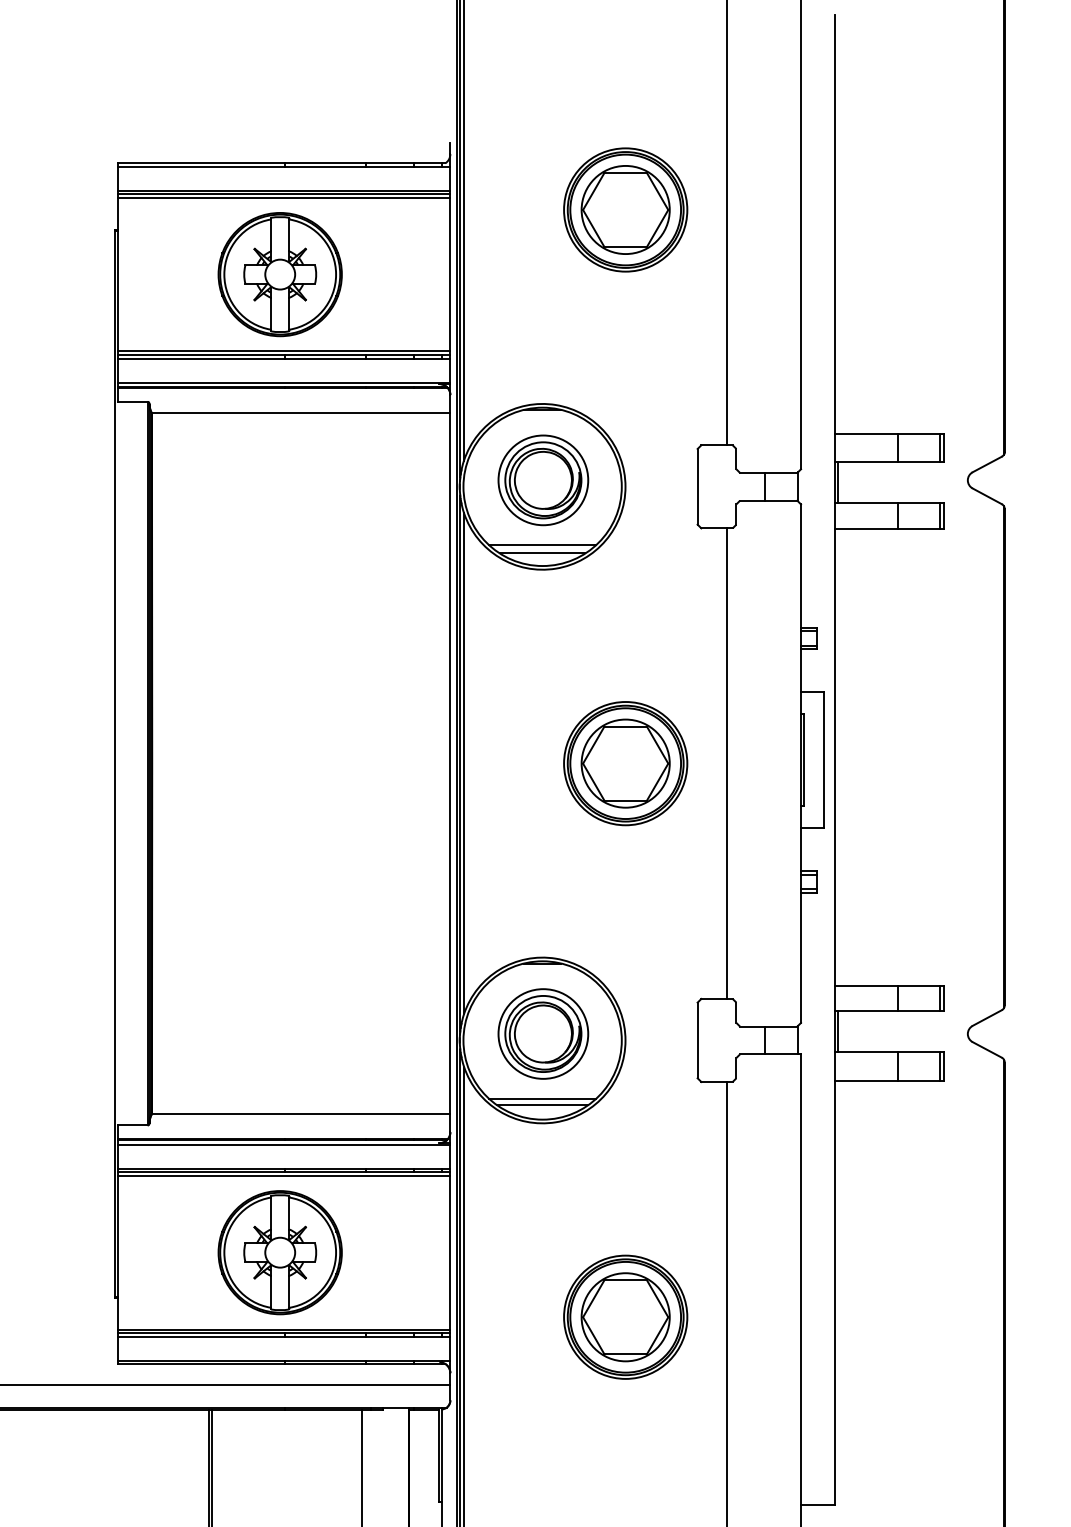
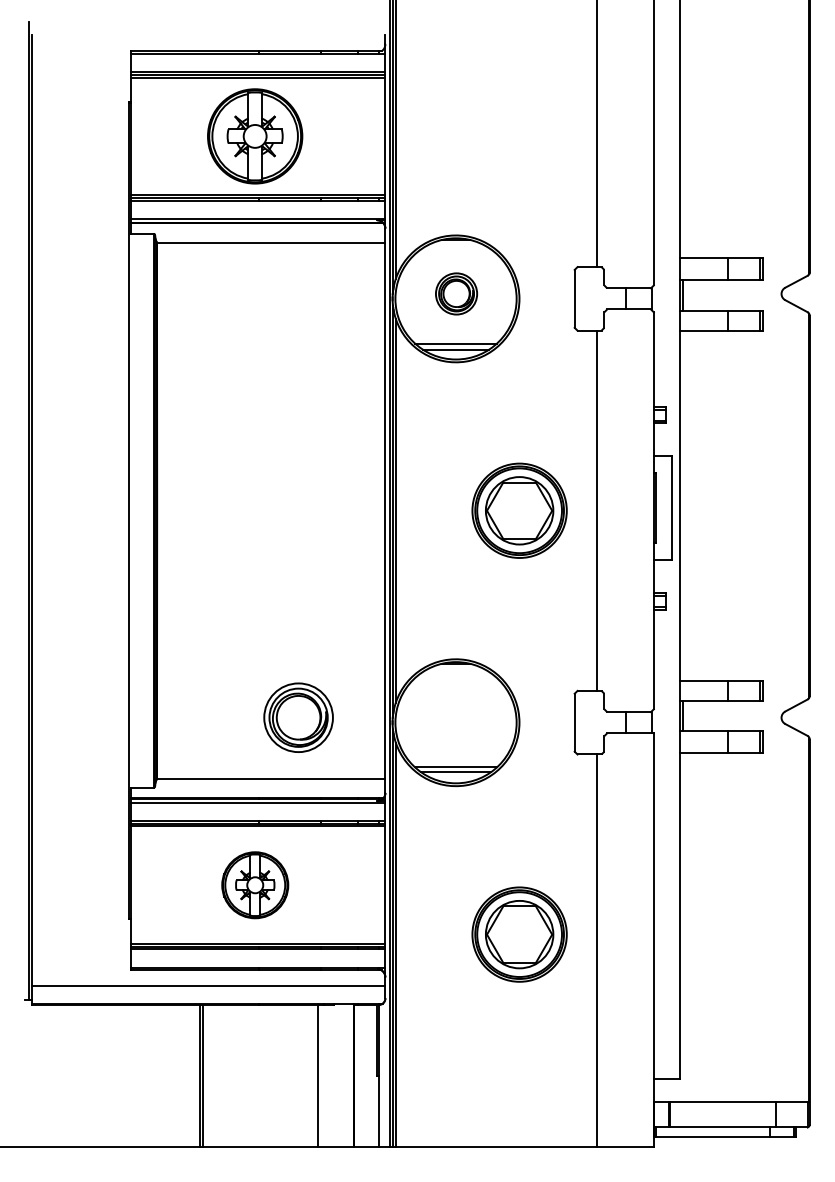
part: (625, 209) -> (519, 86), removed
part: (543, 479) -> (456, 293), size x0.6
part: (543, 1033) -> (298, 717), moved
part: (280, 1253) -> (255, 885), size x0.7

